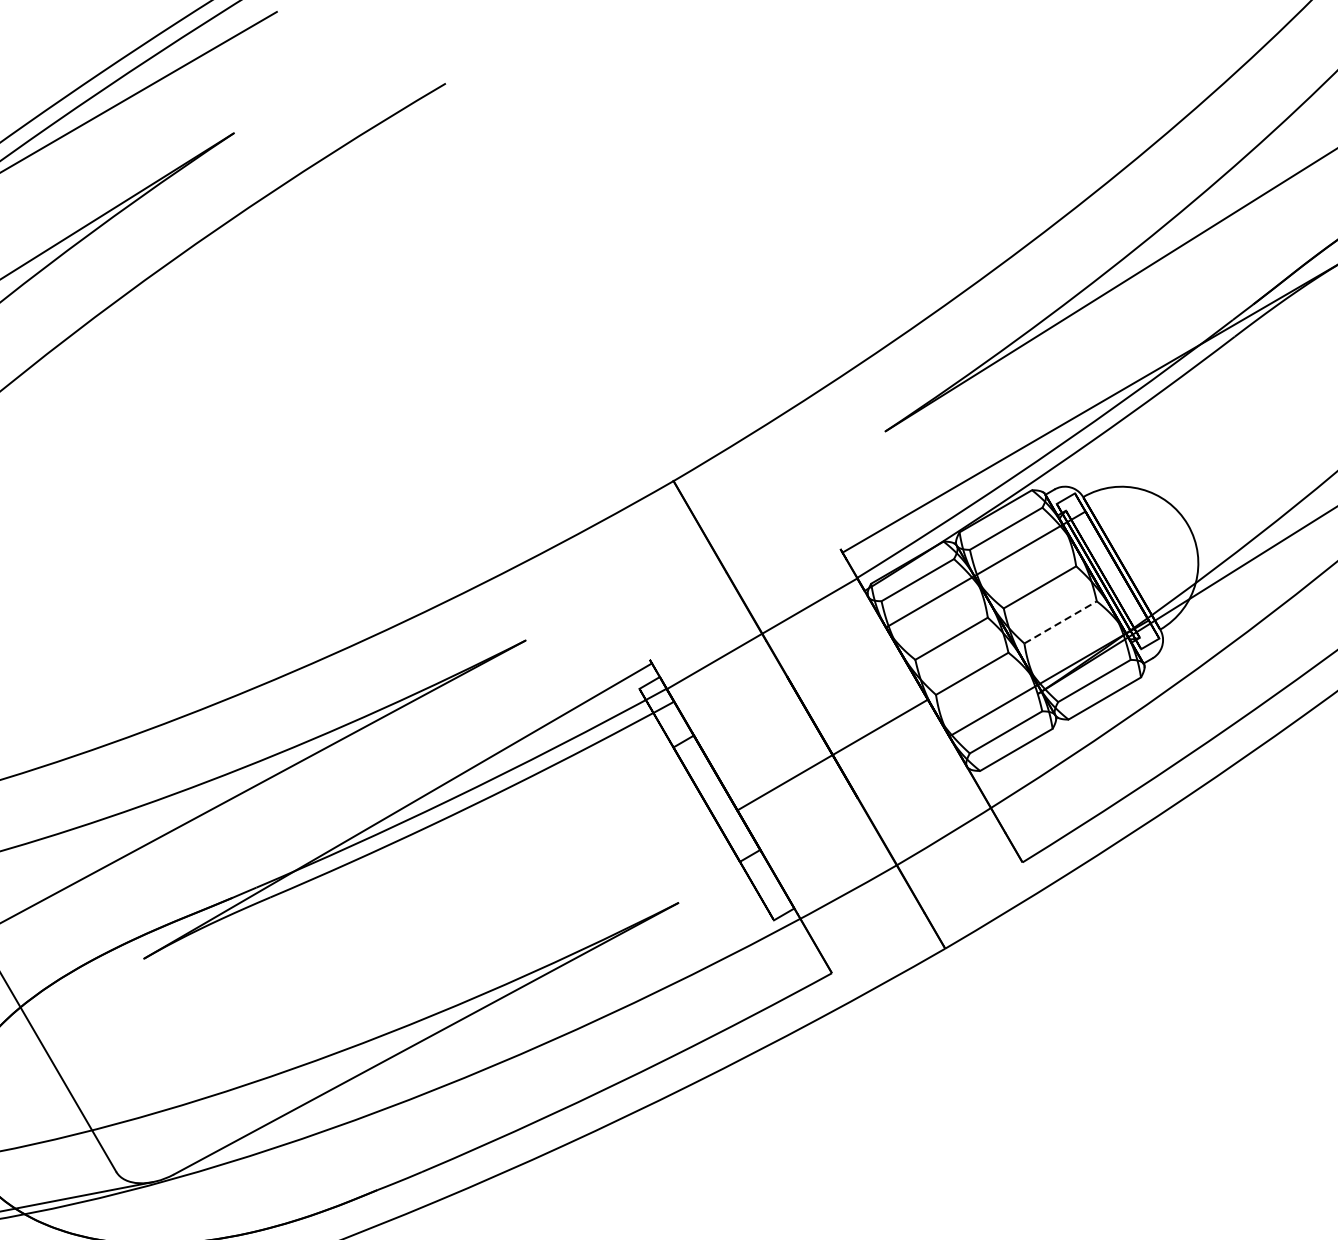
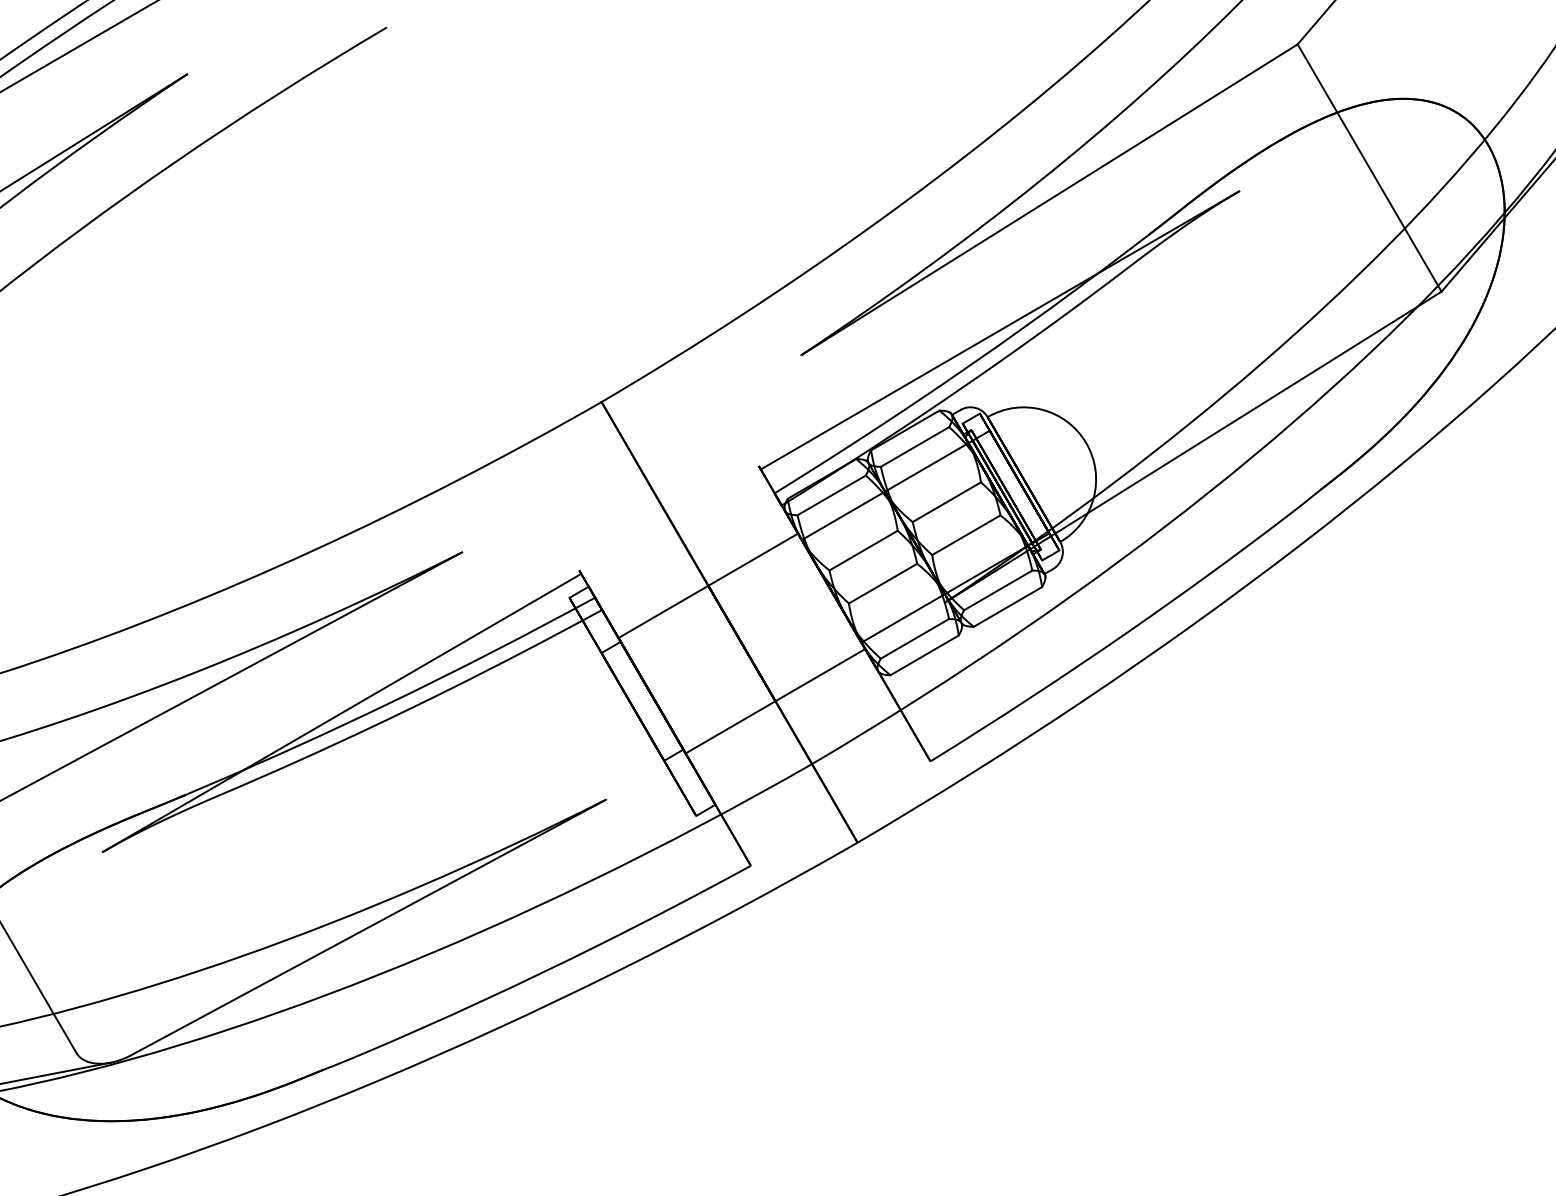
line: (1060, 621) -> (966, 534), dashed -> solid
line: (762, 633) -> (708, 585), moved
line: (832, 755) -> (775, 701), moved

